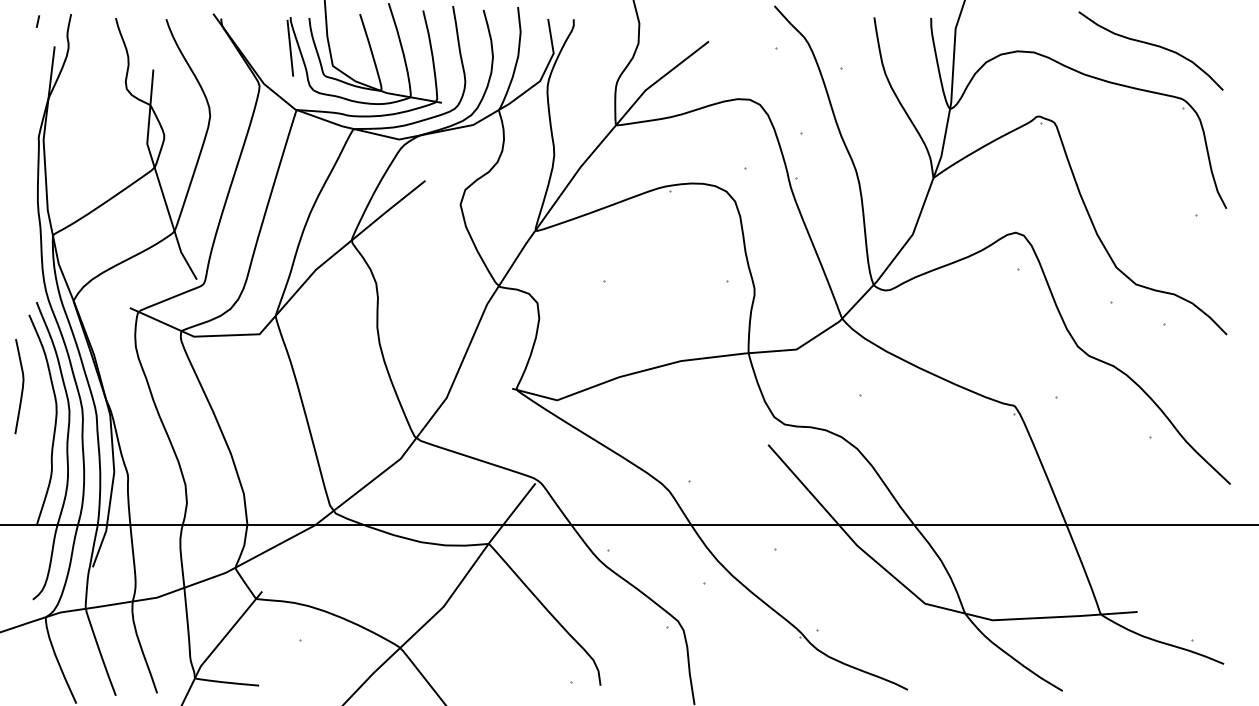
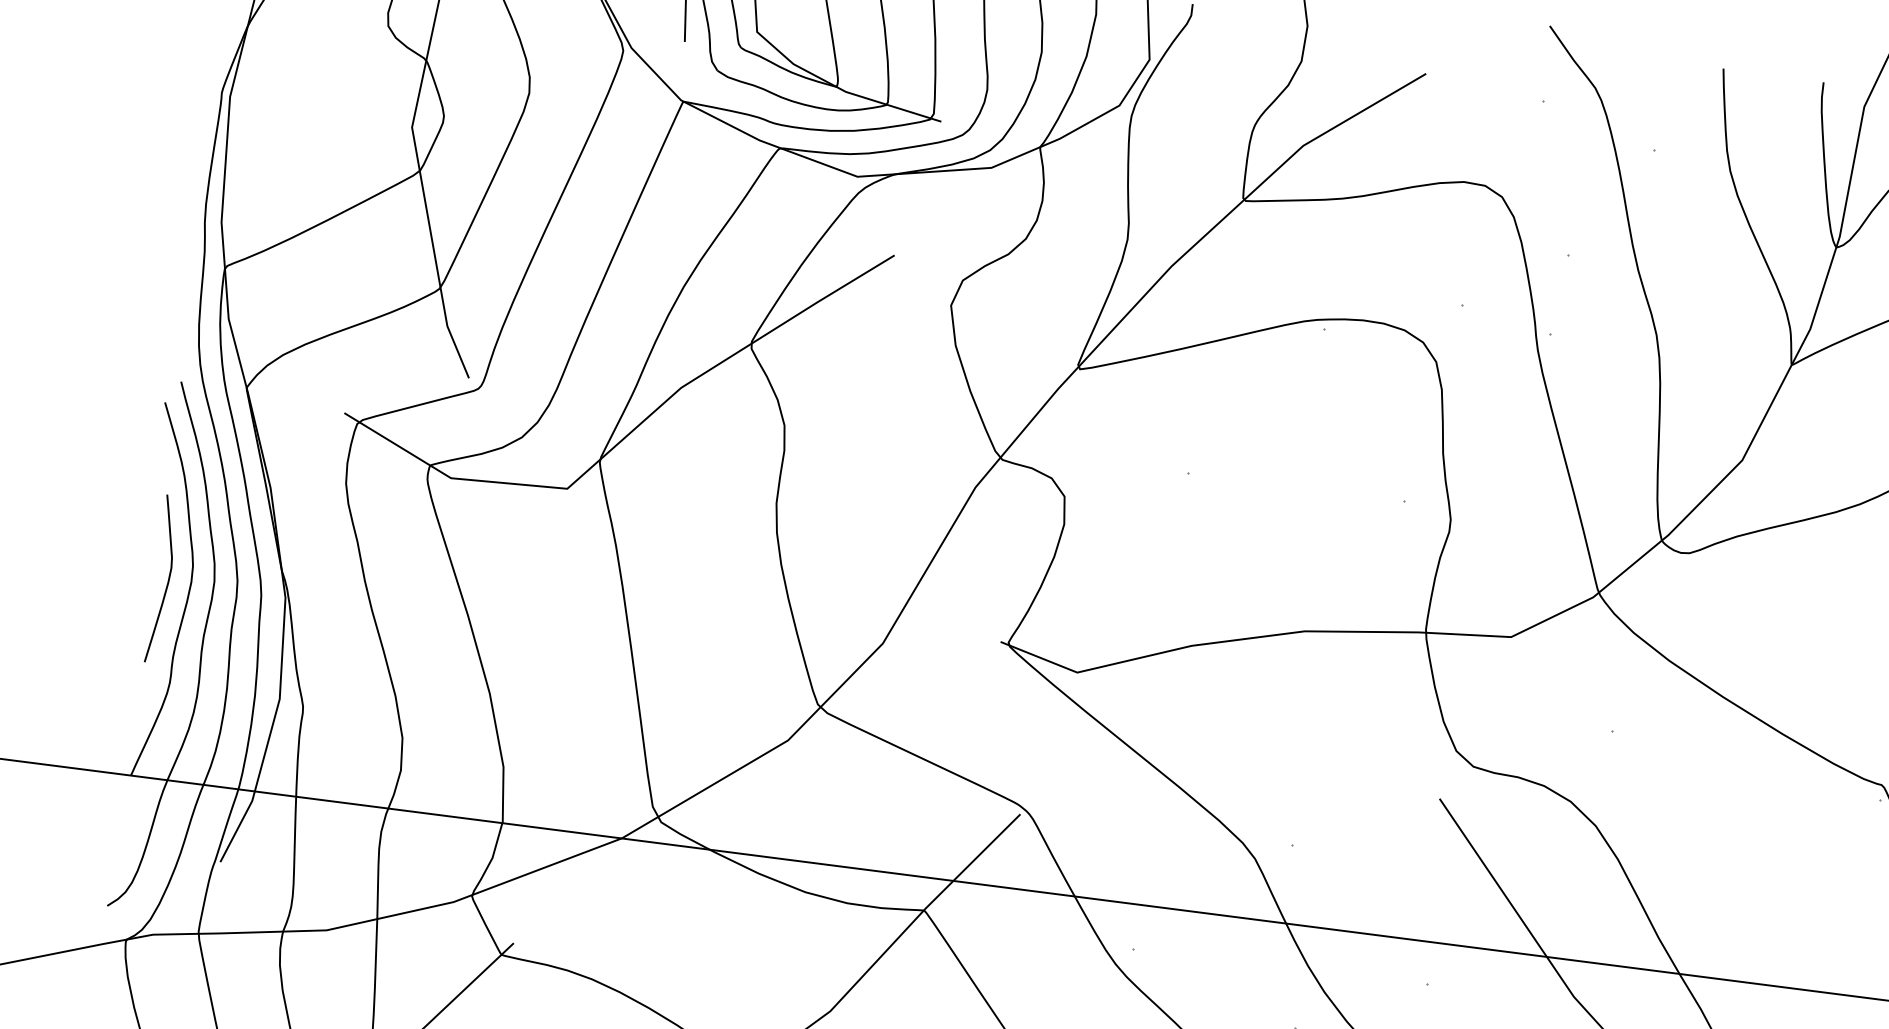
curve: (21, 388) -> (165, 583), moved

